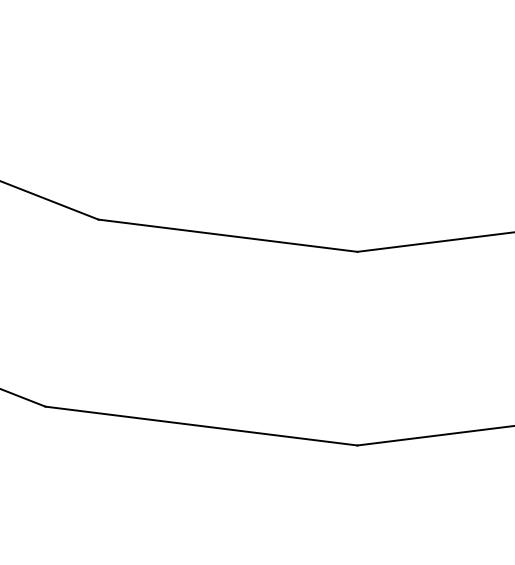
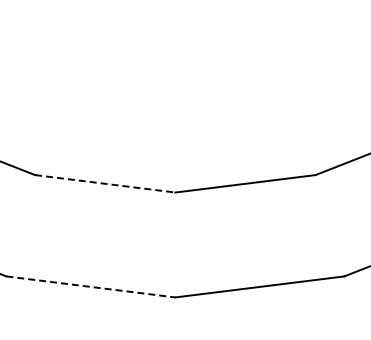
line: (228, 235) -> (105, 183), solid -> dashed
line: (202, 425) -> (91, 286), solid -> dashed

